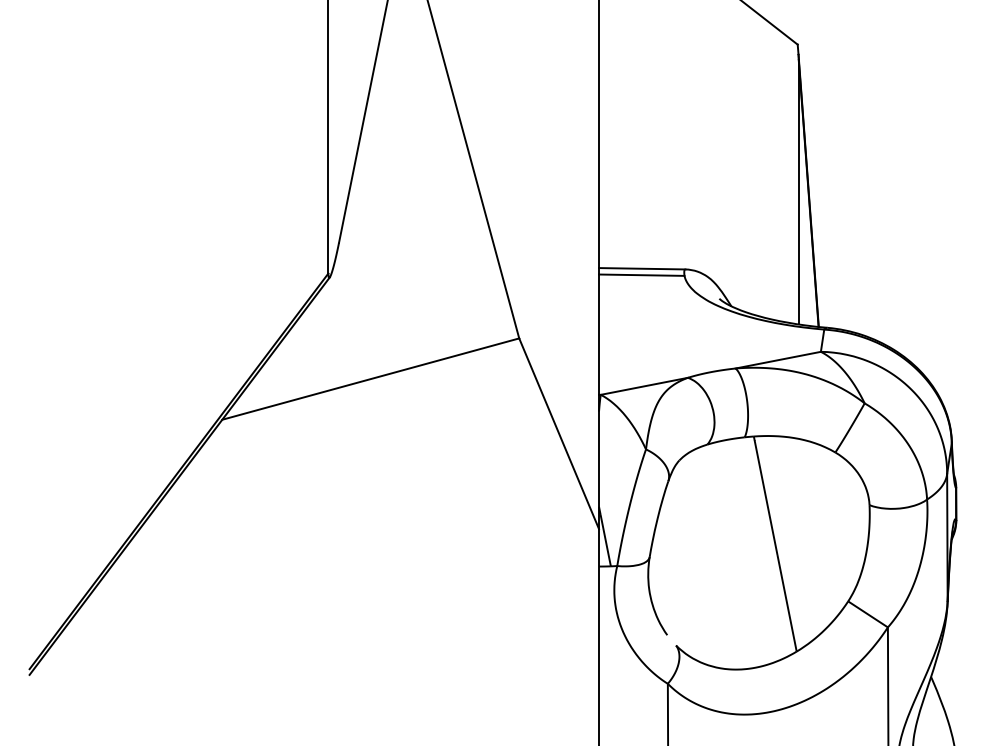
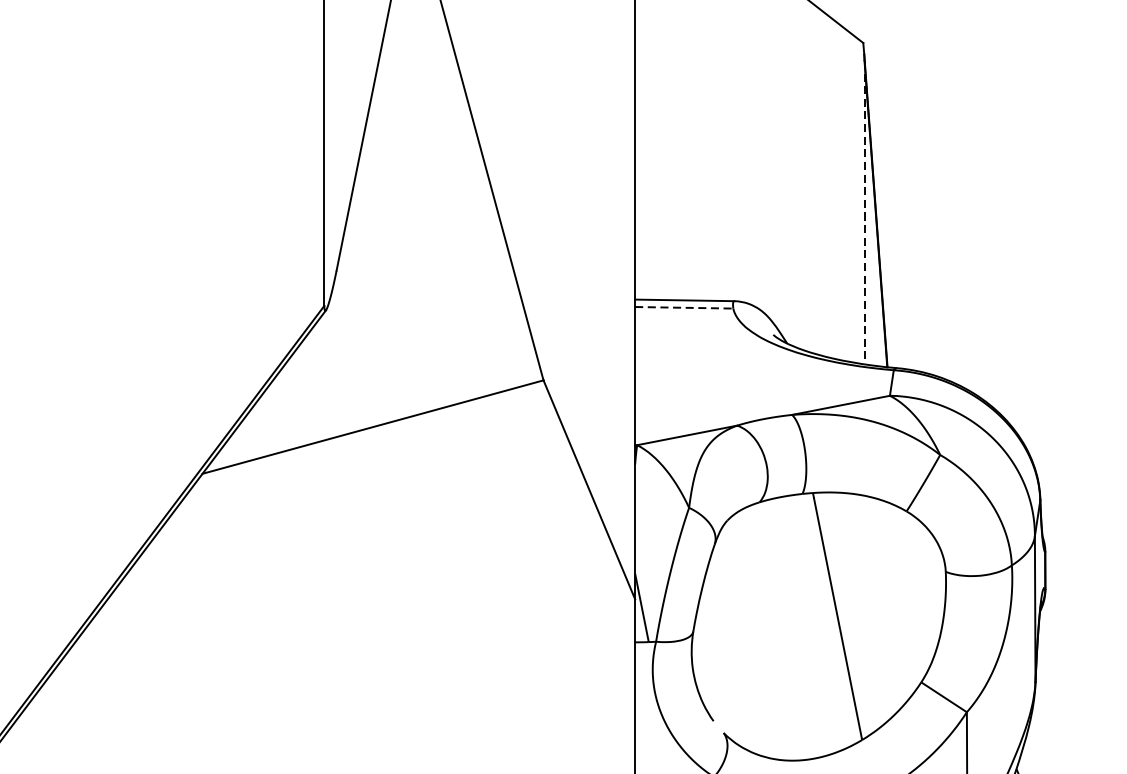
line: (798, 192) -> (864, 212), solid -> dashed
line: (641, 275) -> (683, 308), solid -> dashed

